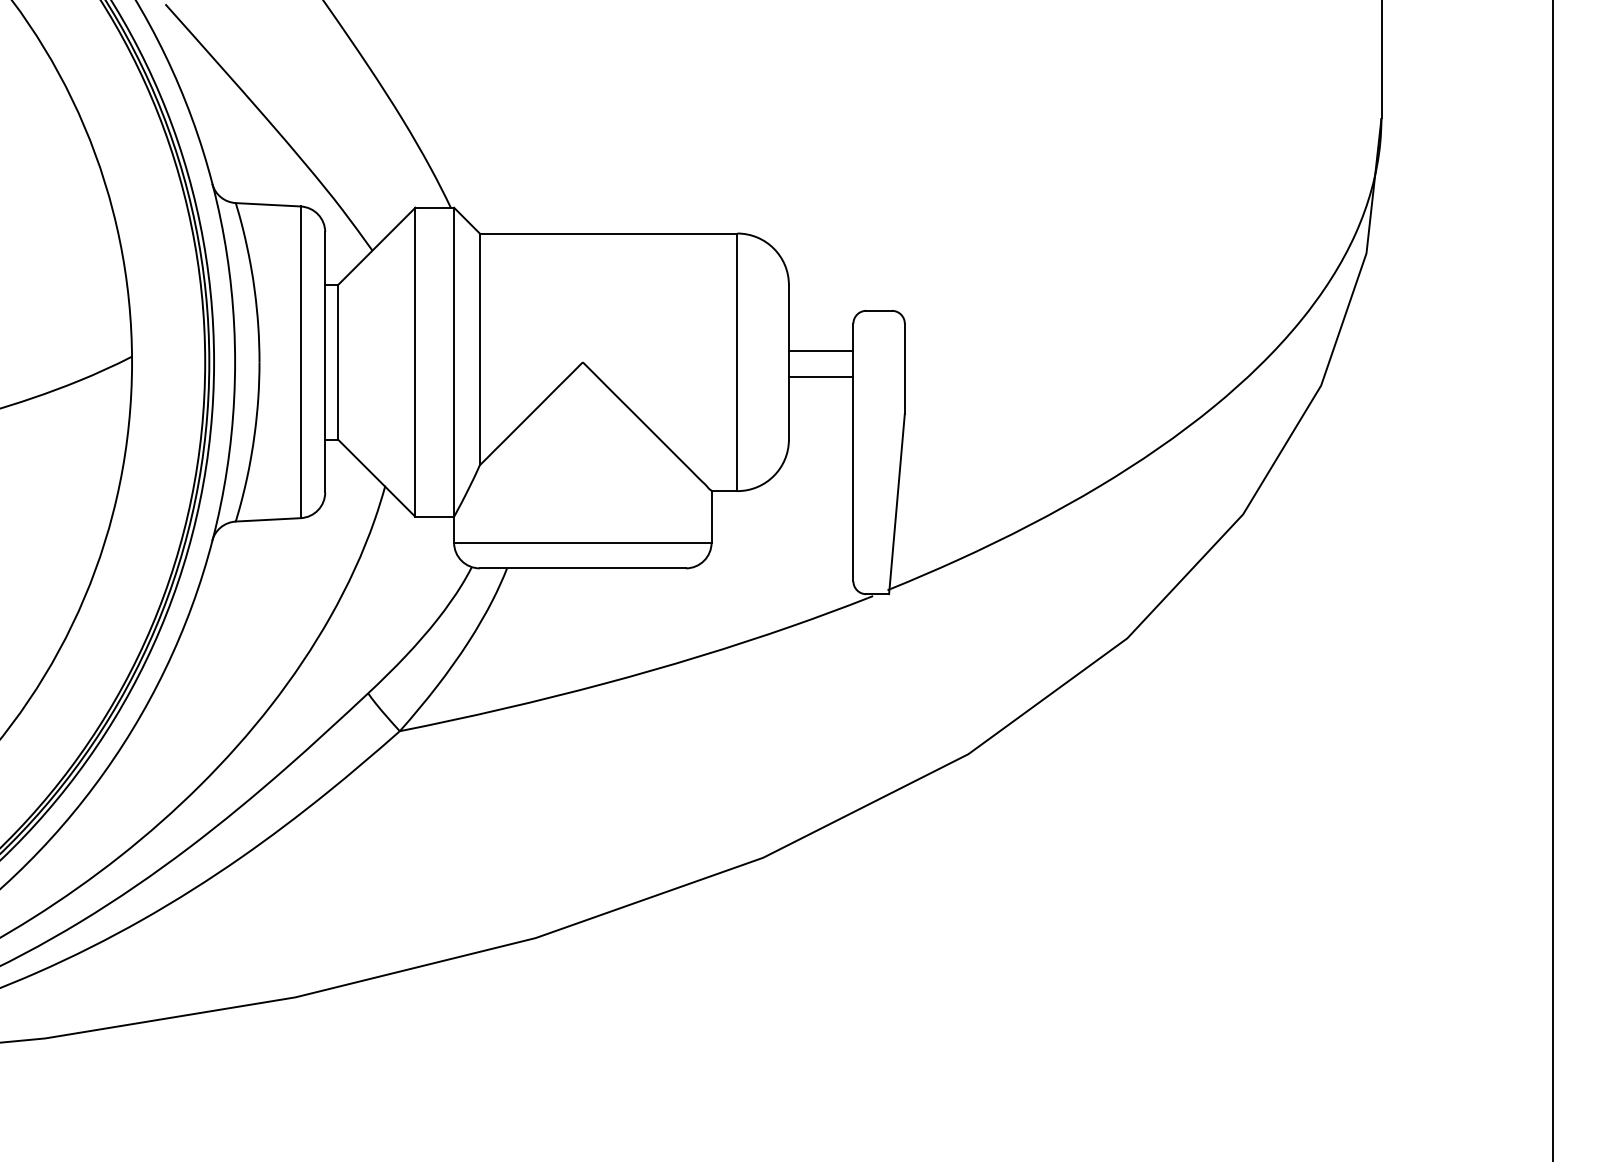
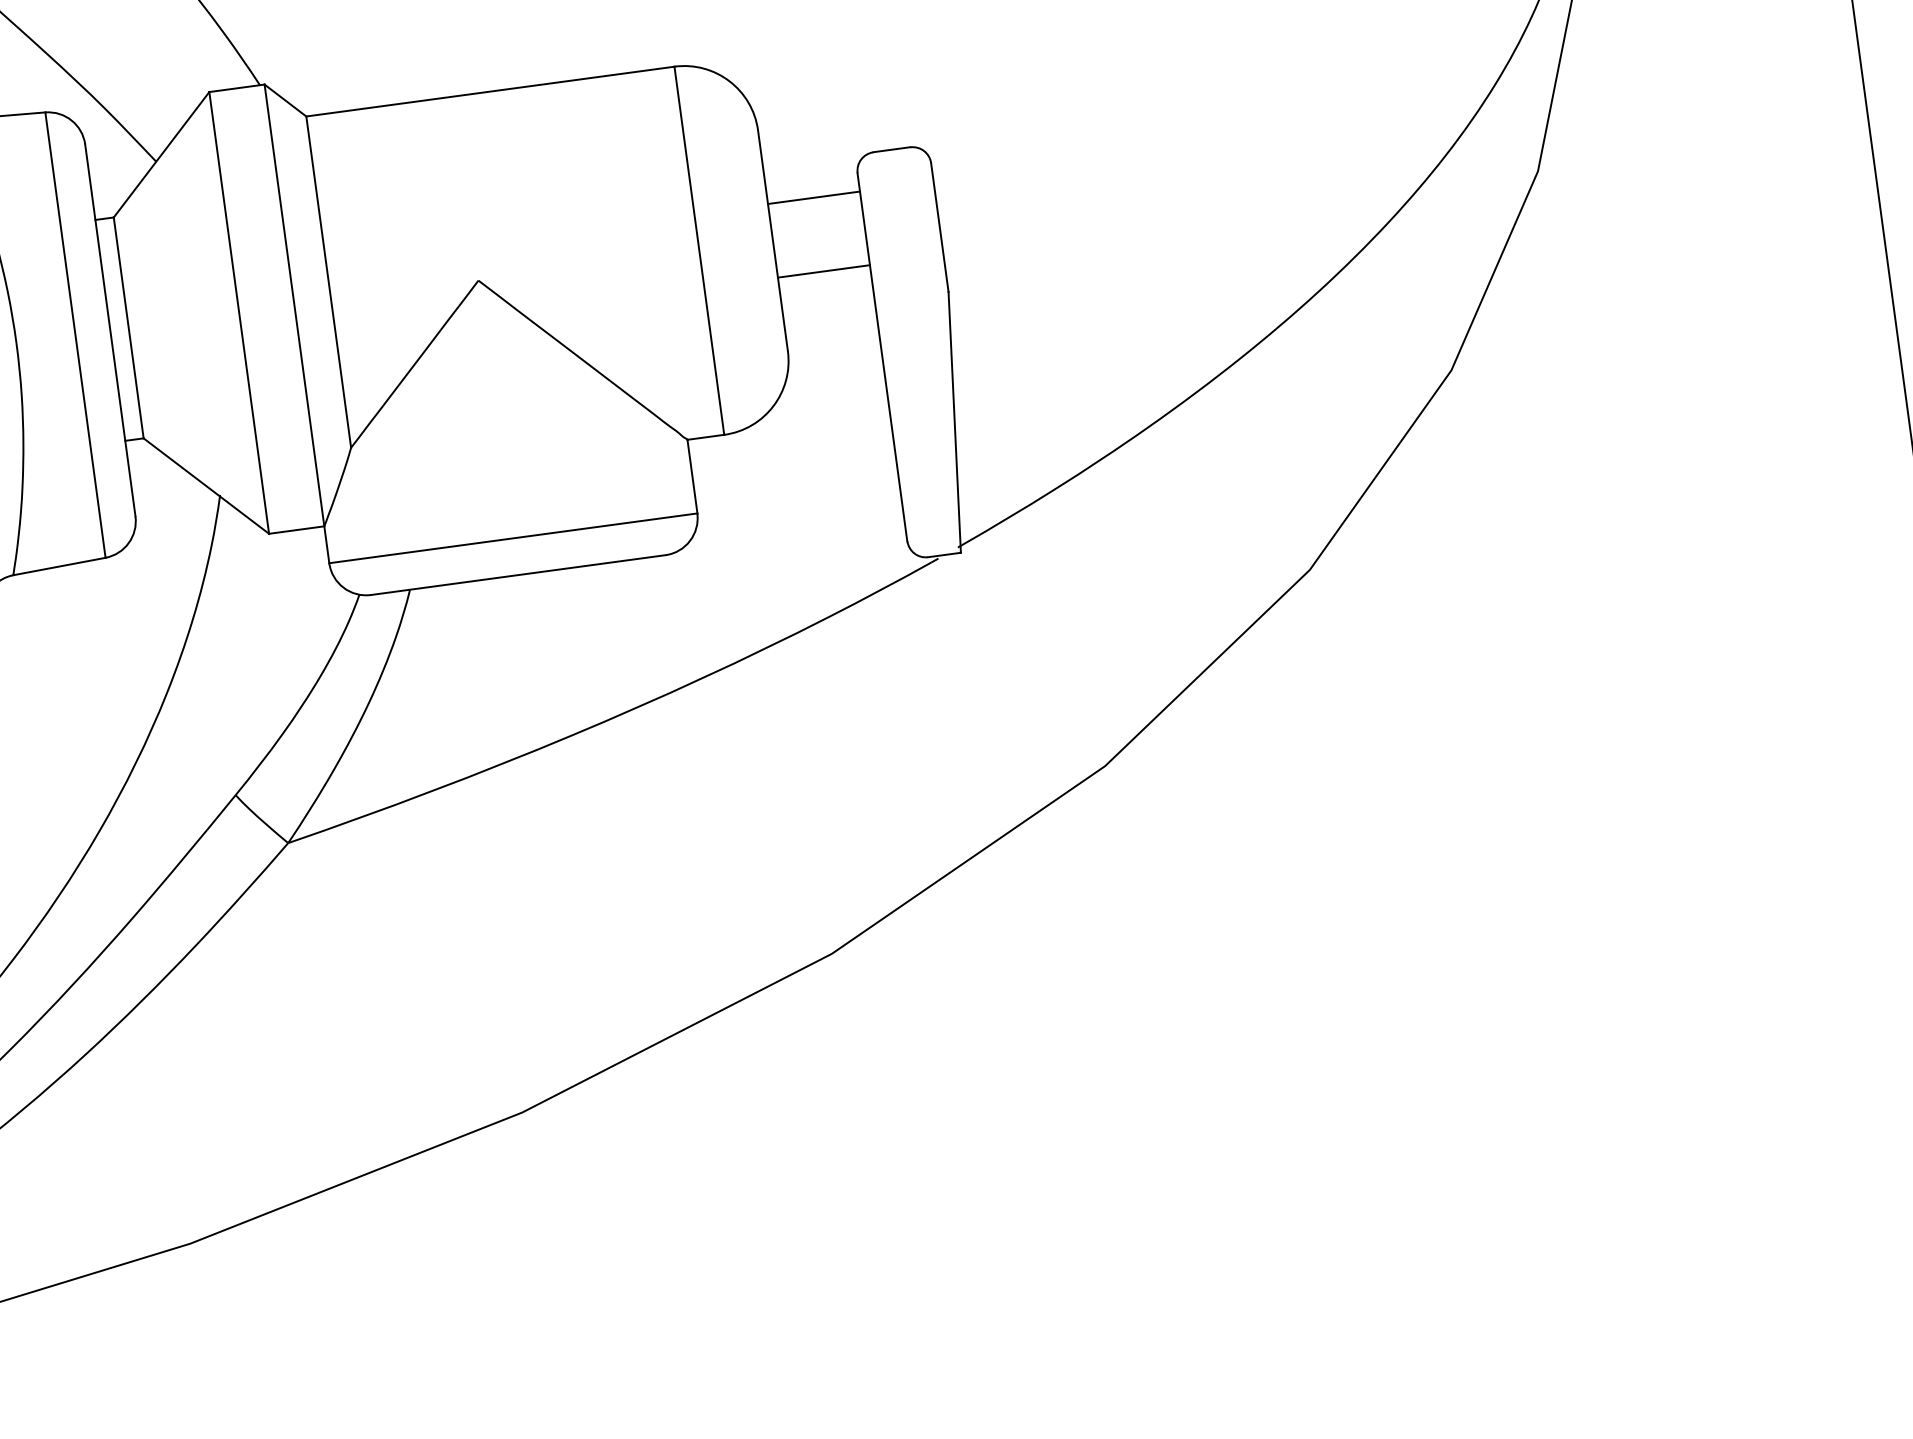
line: (820, 351) -> (823, 272), moved
line: (820, 376) -> (813, 197), moved

